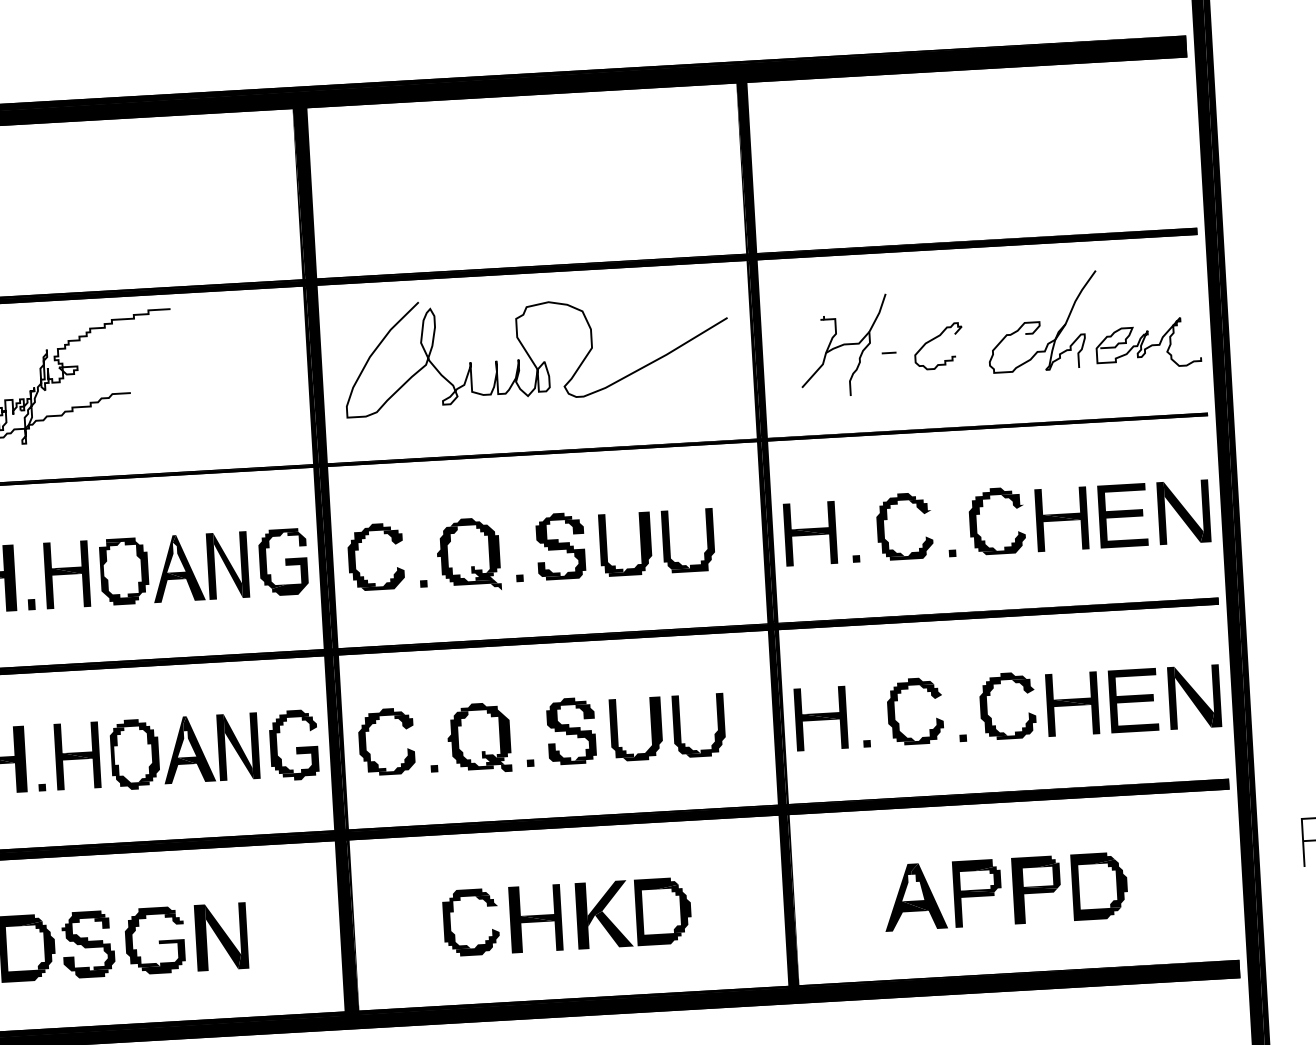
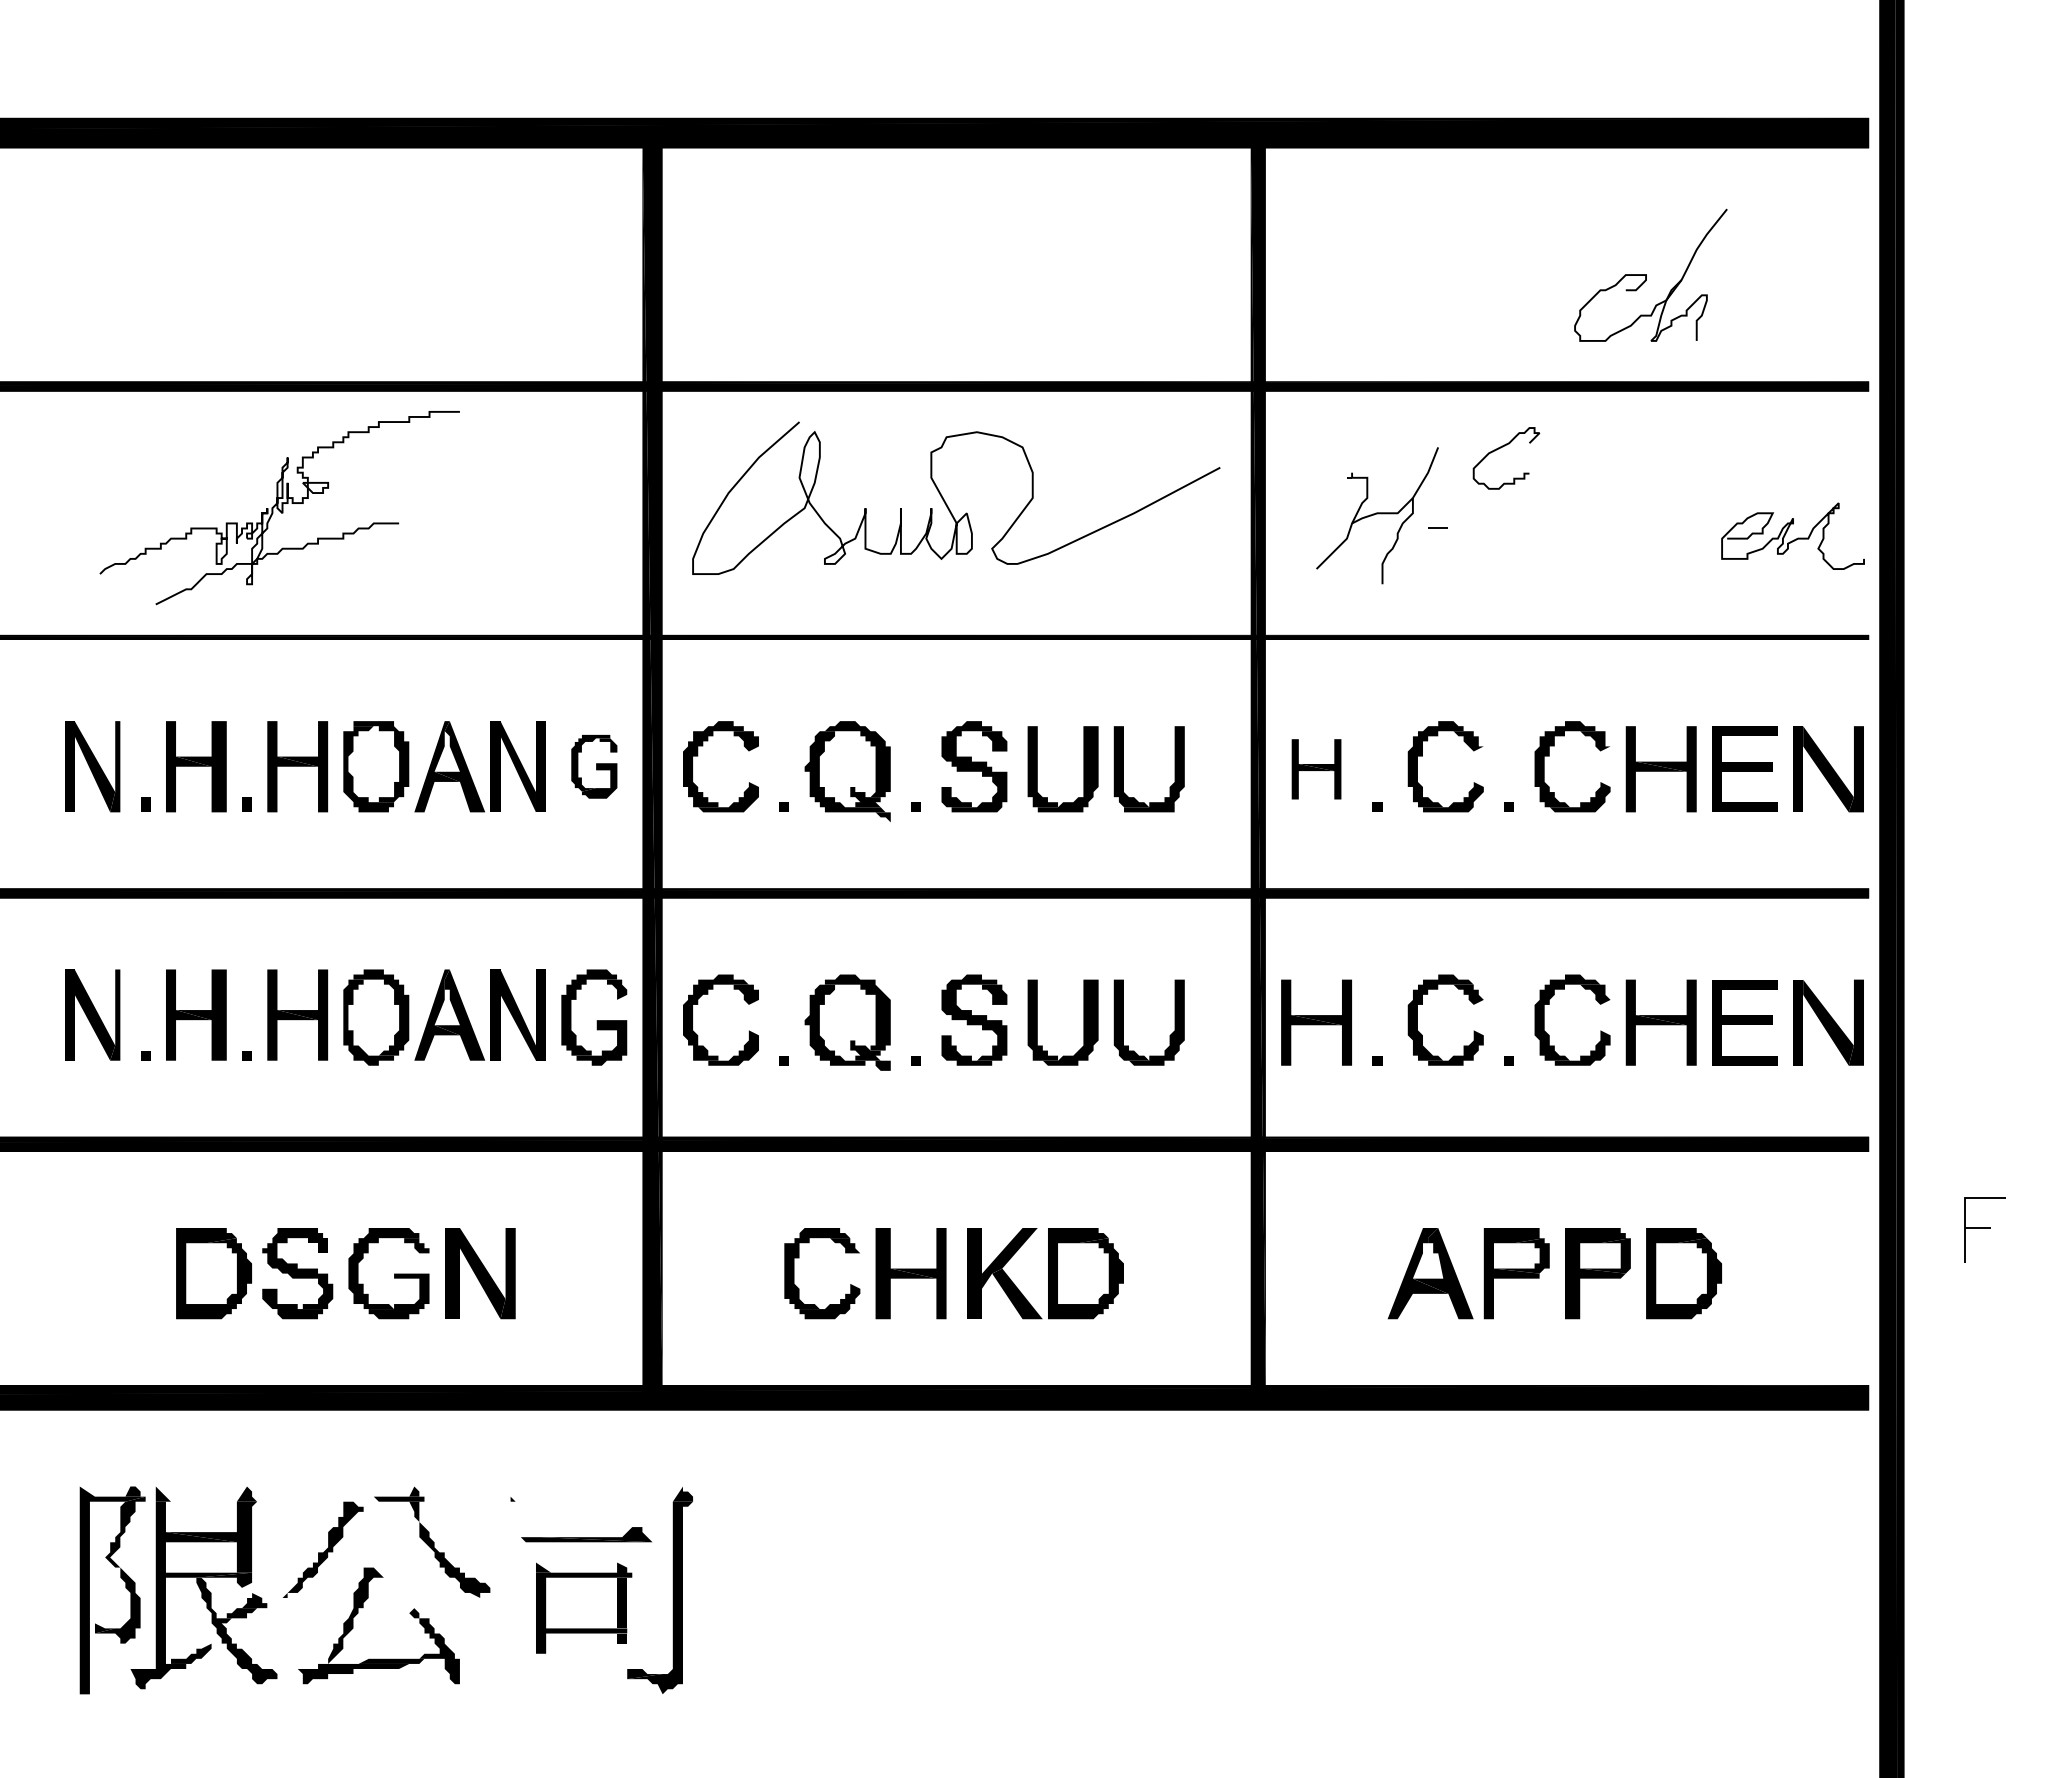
part: (1042, 321) -> (1650, 274), moved
curve: (934, 339) -> (1501, 448), moved
part: (810, 533) -> (1316, 769), size x0.7
part: (283, 562) -> (594, 766), size x0.7

